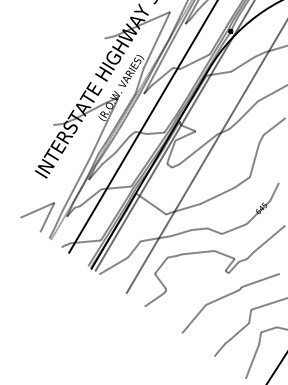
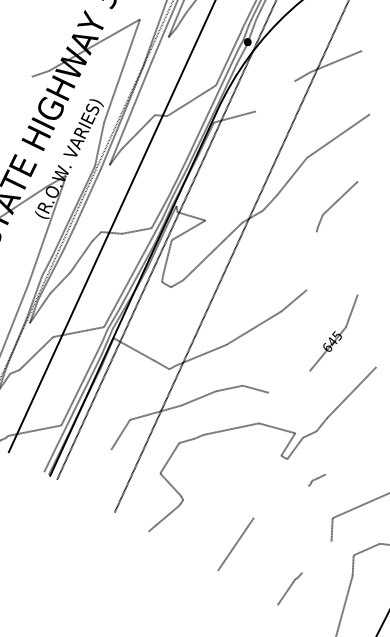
line: (243, 63) -> (275, 95), removed
line: (253, 160) -> (310, 260), removed
line: (233, 229) -> (287, 382), removed
line: (113, 265) -> (87, 466), removed
line: (264, 278) -> (349, 461), removed
line: (222, 297) -> (280, 502), removed
line: (239, 331) -> (316, 557), removed

